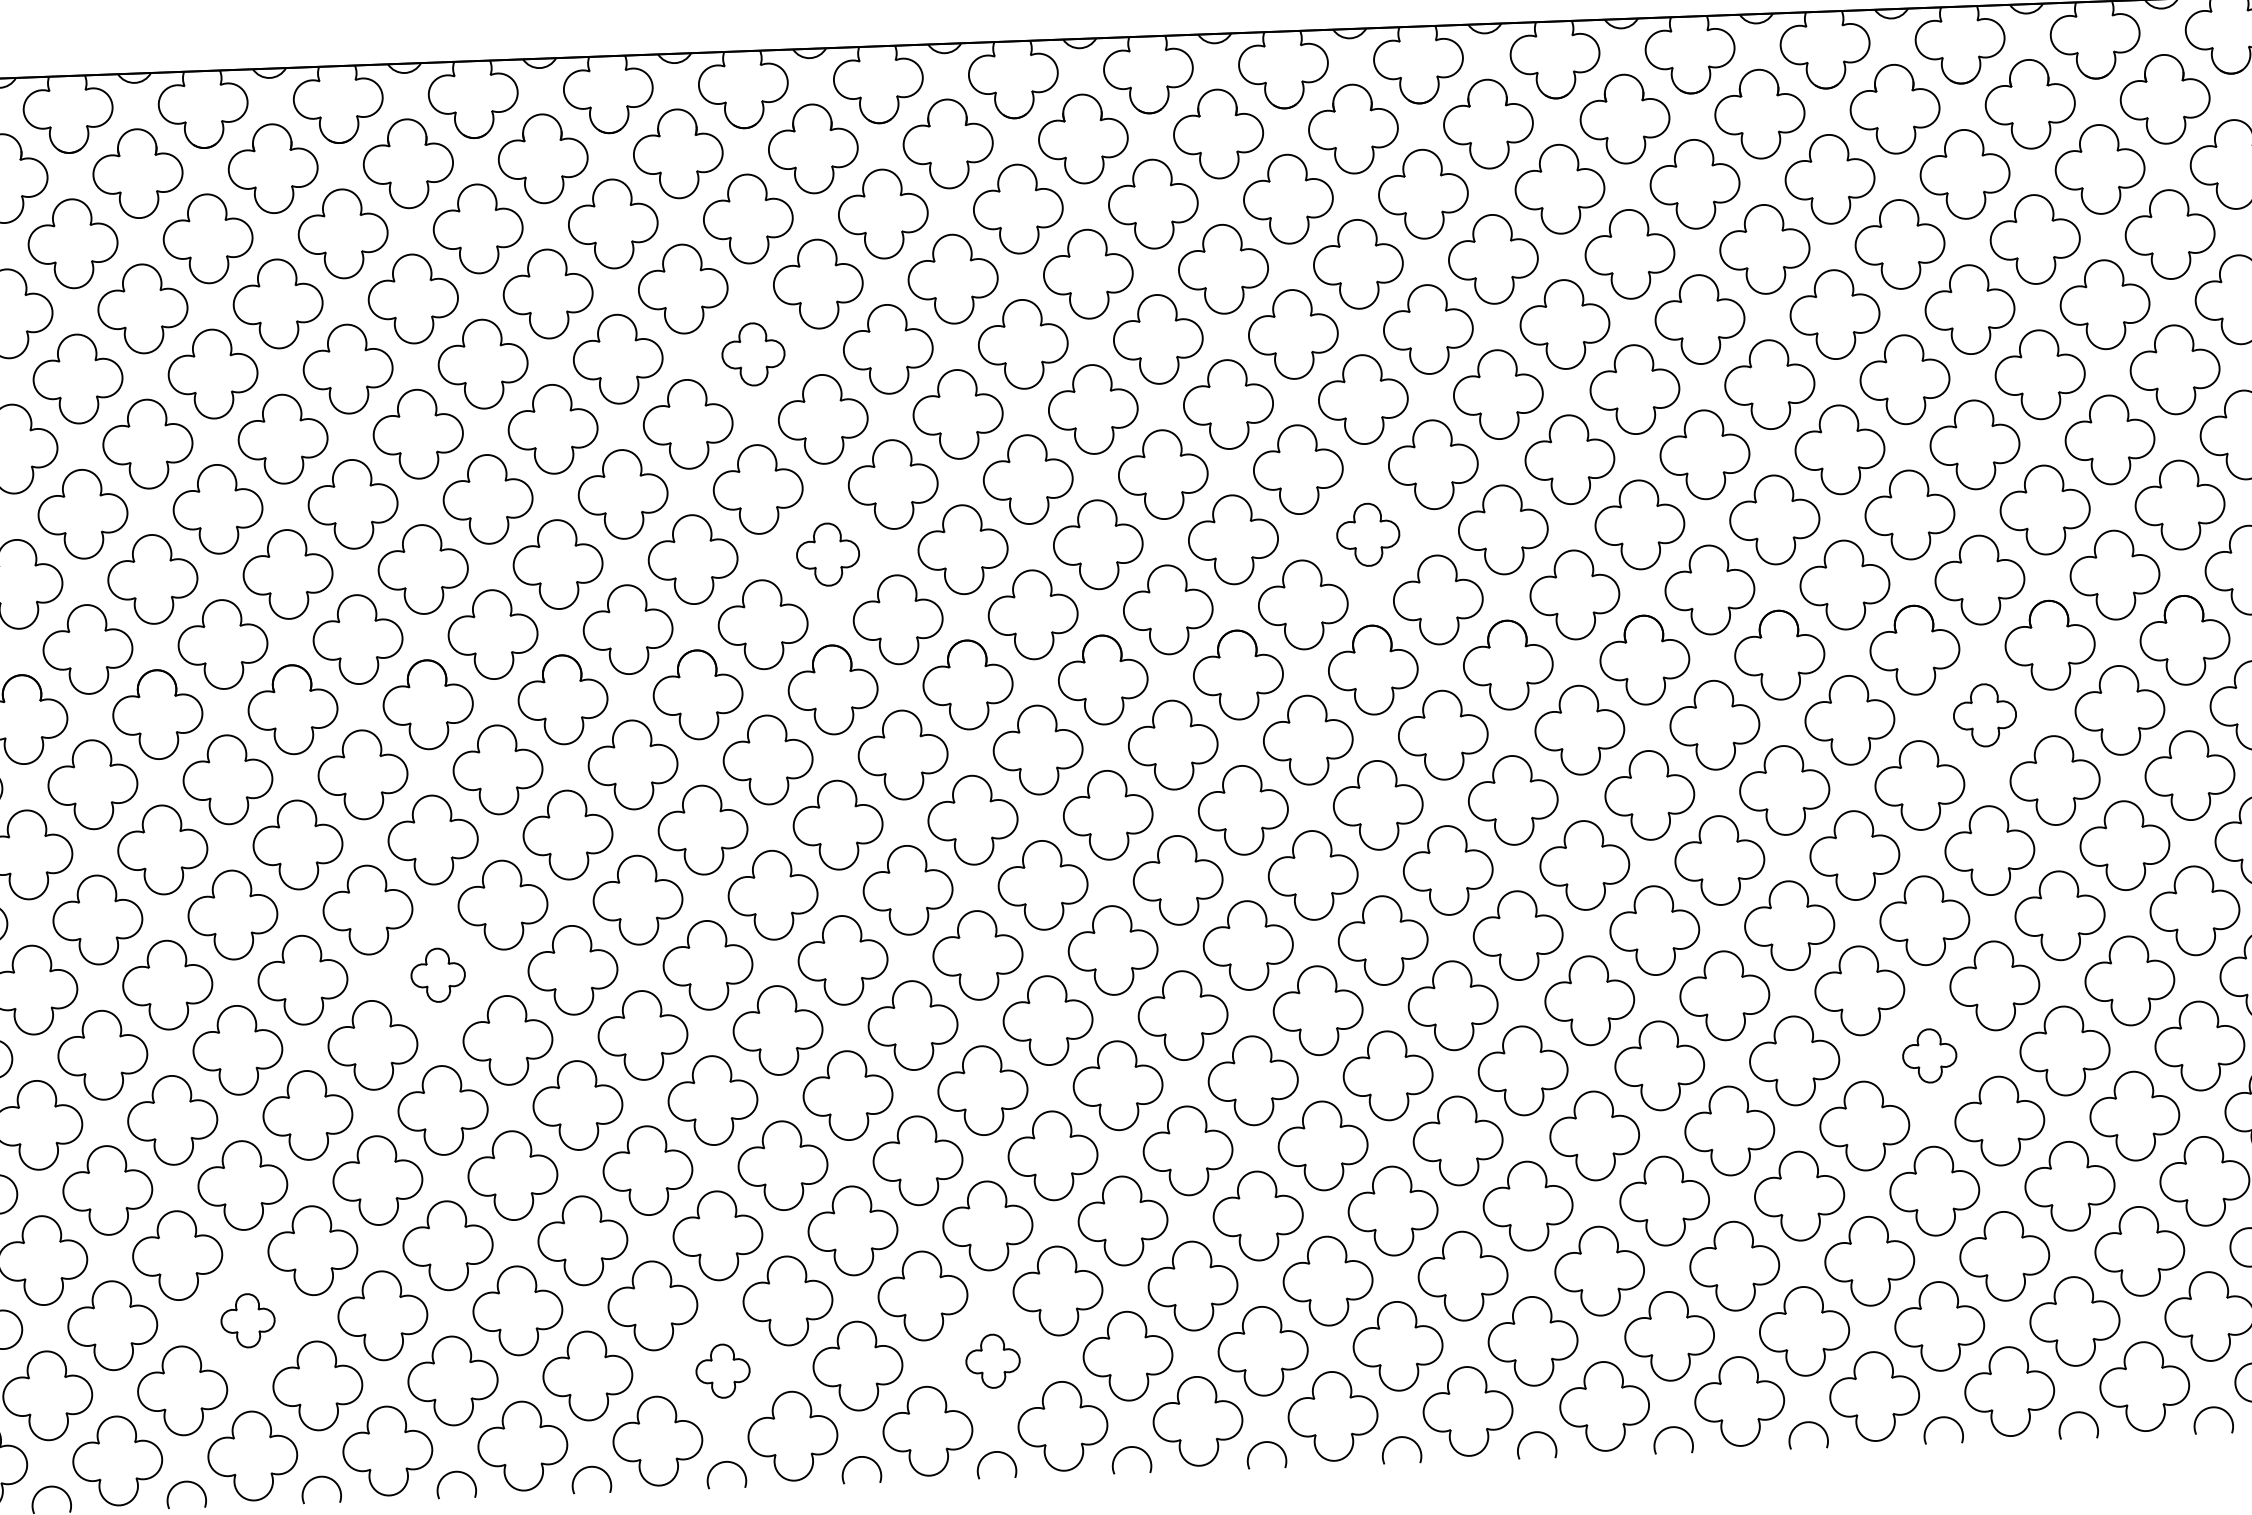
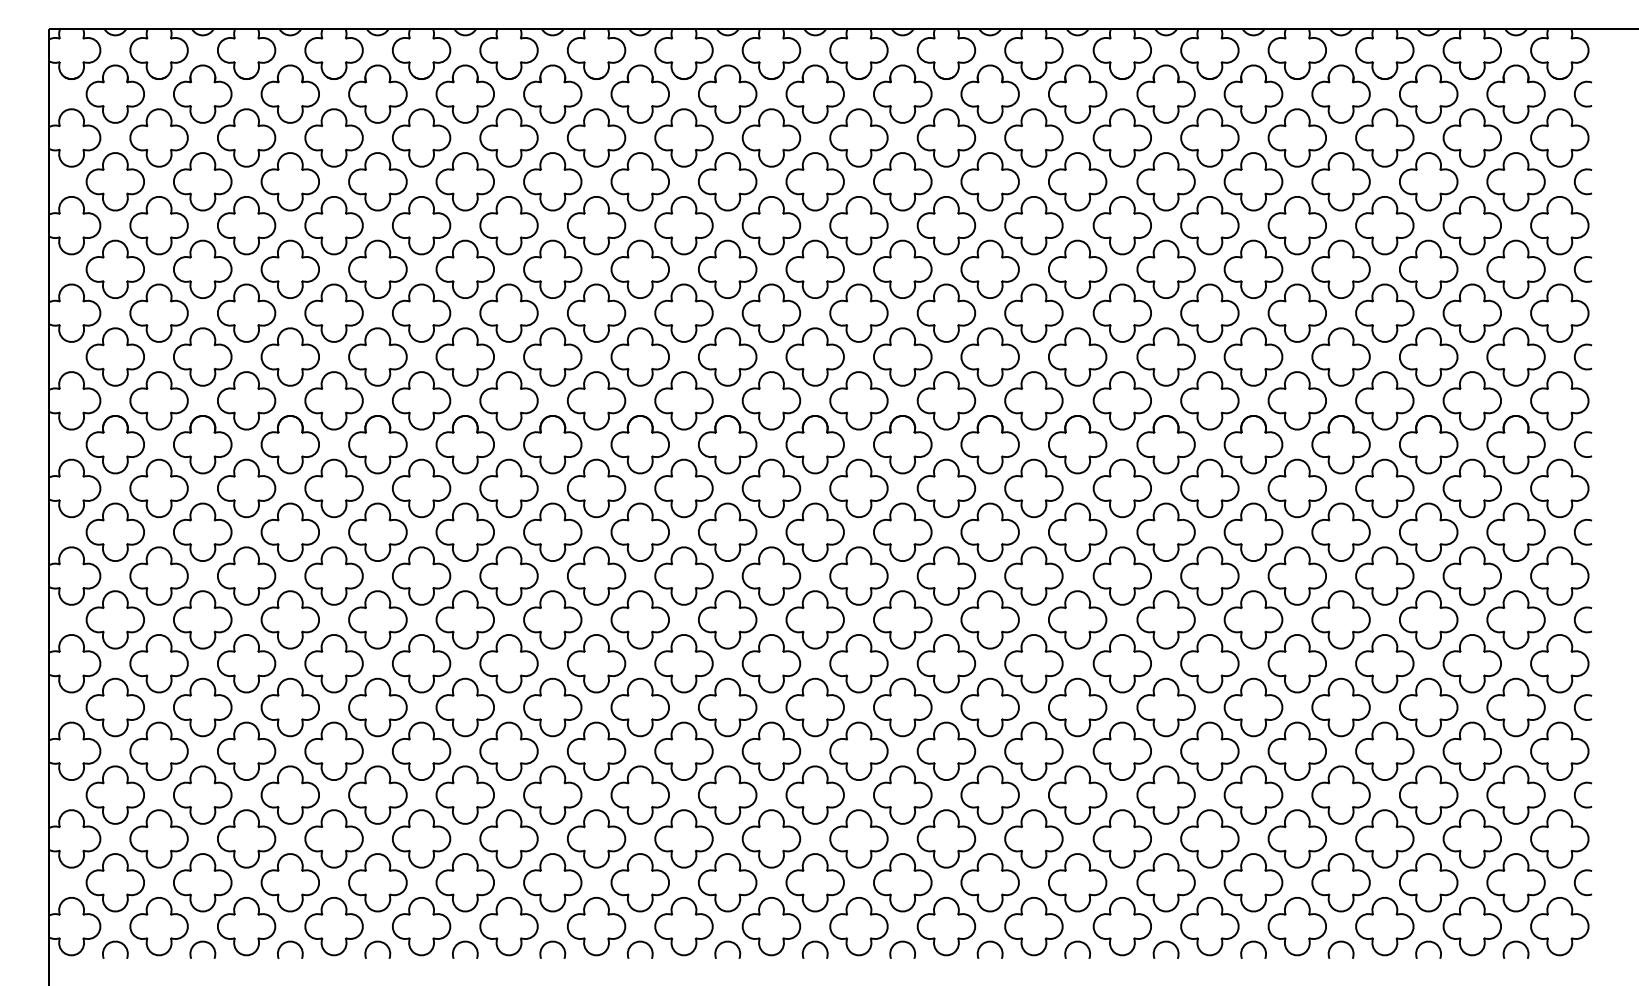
part: (753, 354) -> (596, 225), size x1.43
part: (1367, 534) -> (989, 356), size x1.43
part: (826, 553) -> (639, 356), size x1.43
part: (1984, 715) -> (1384, 488), size x1.43
part: (437, 974) -> (377, 619), size x1.67
part: (1928, 1055) -> (1340, 707), size x1.67
part: (247, 1320) -> (246, 838), size x1.67
part: (992, 1360) -> (727, 882), size x1.67
part: (722, 1370) -> (552, 882), size x1.67

